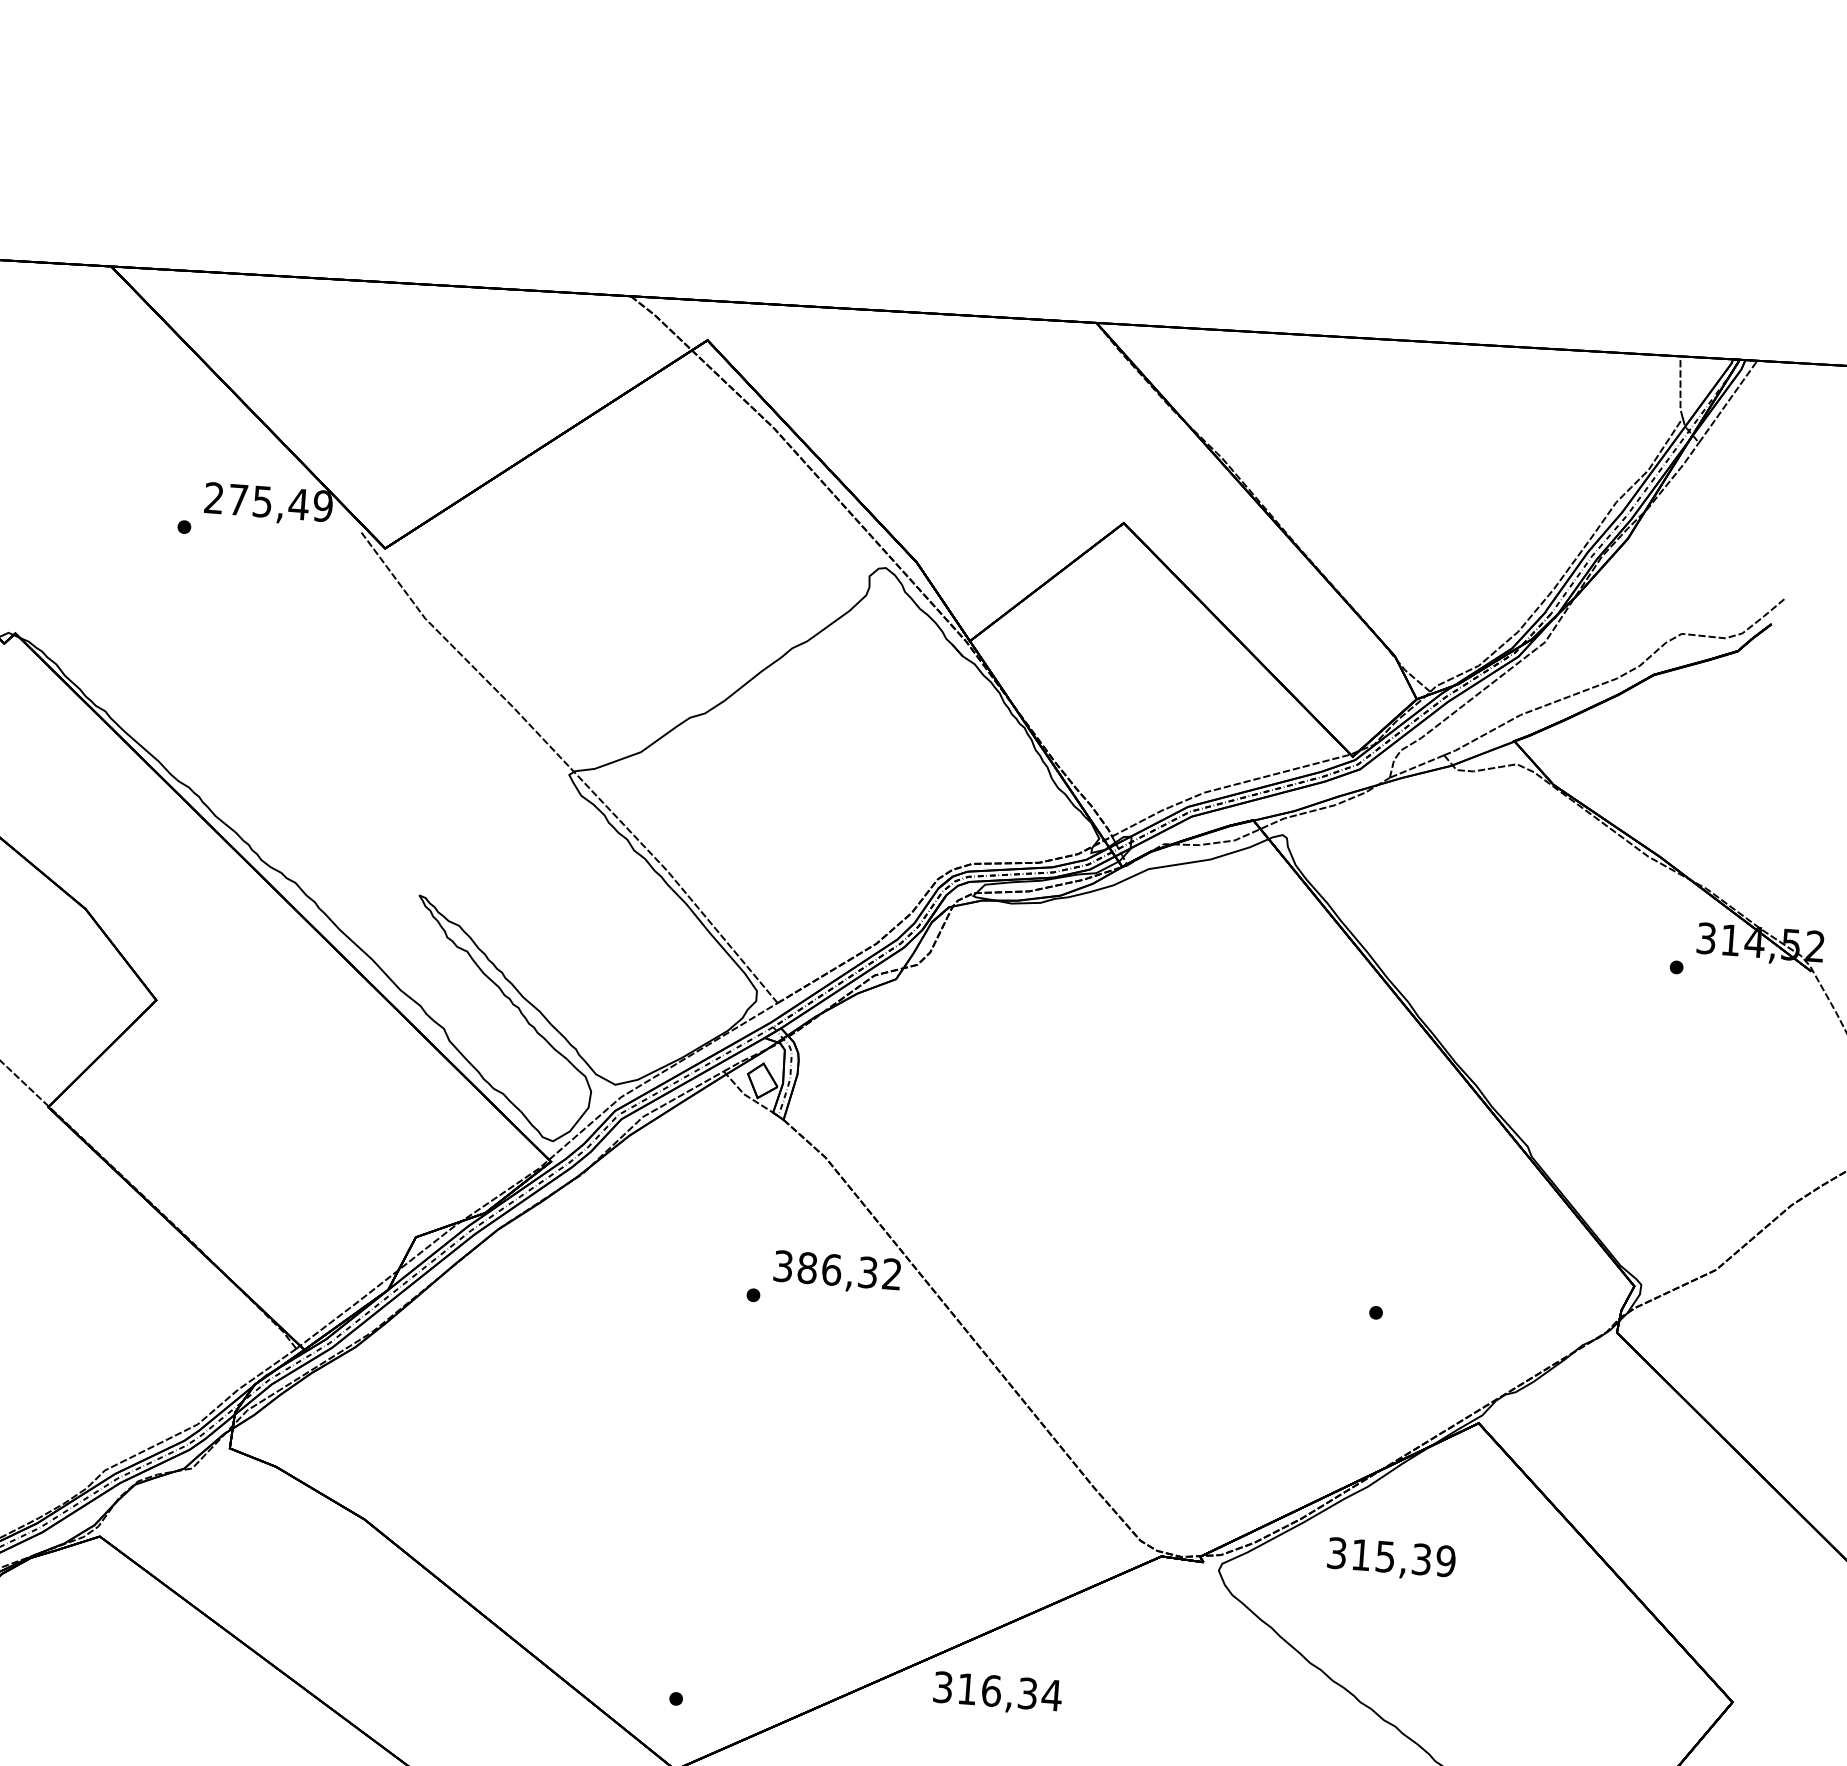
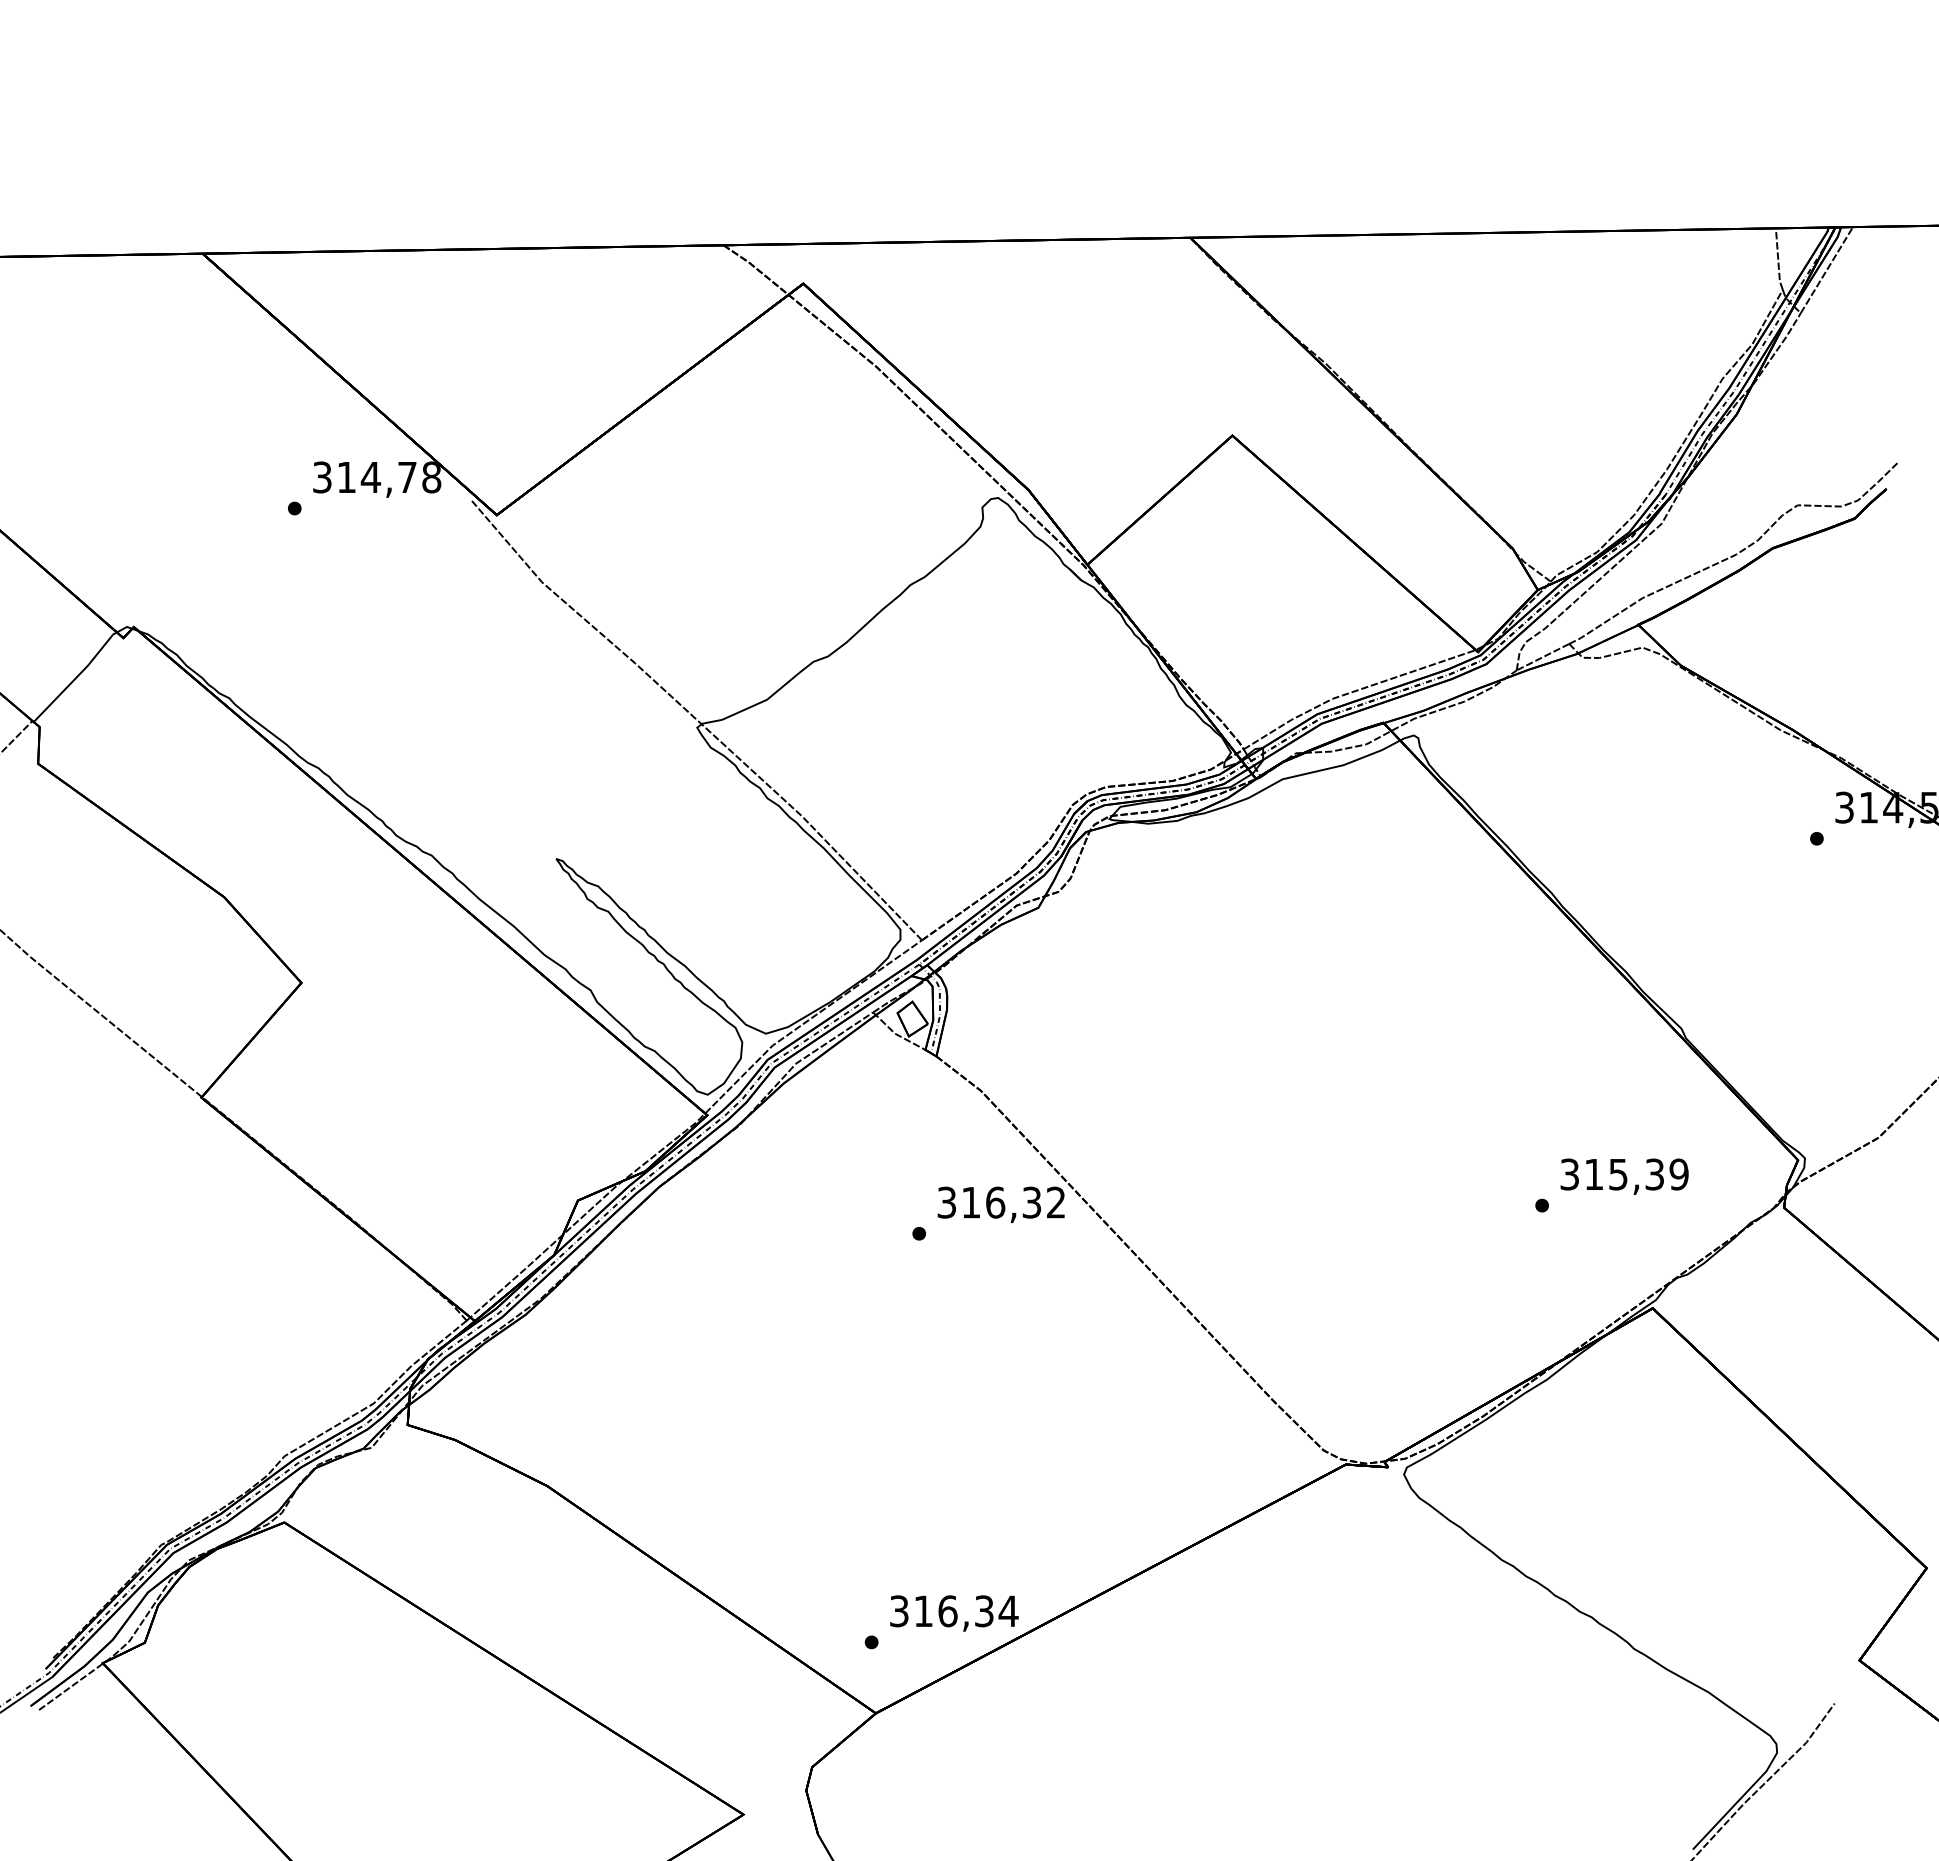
text: (269, 502) -> (377, 477), 275,49 -> 314,78
text: (806, 1267) -> (970, 1202), 386,32 -> 316,32
text: (1391, 1559) -> (1624, 1176), moved
text: (997, 1693) -> (954, 1613), moved

